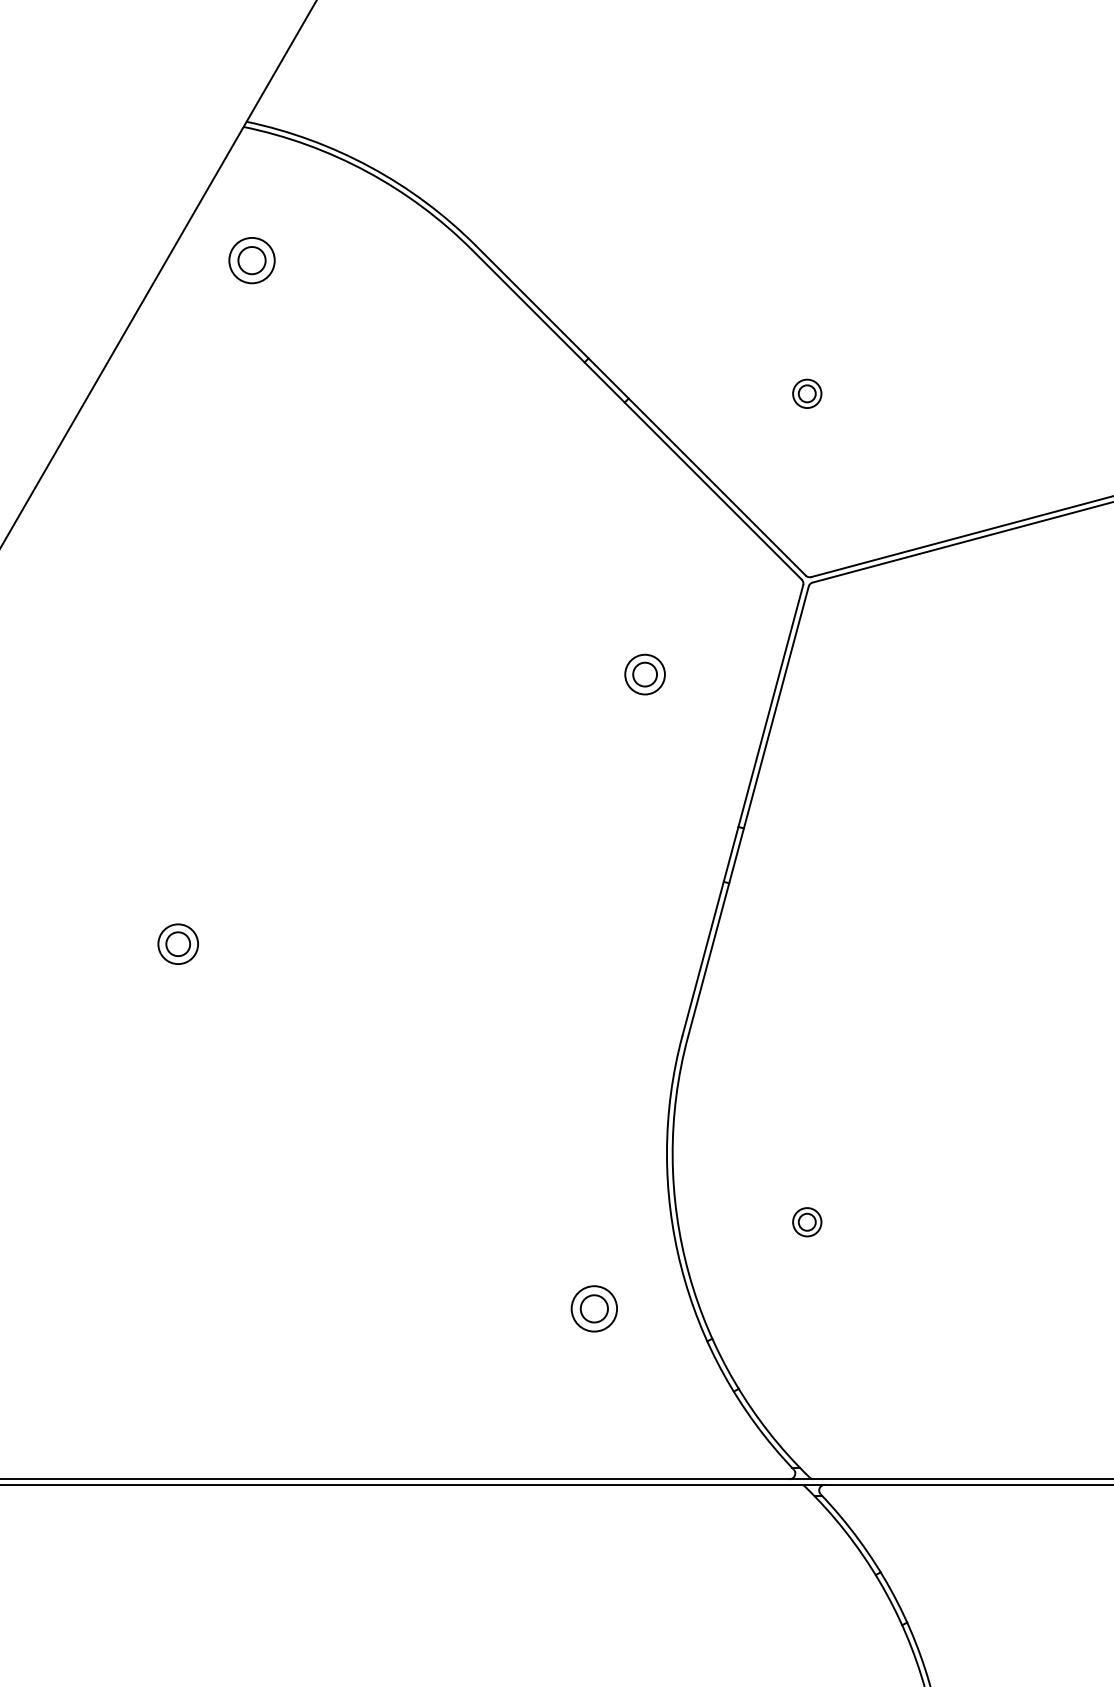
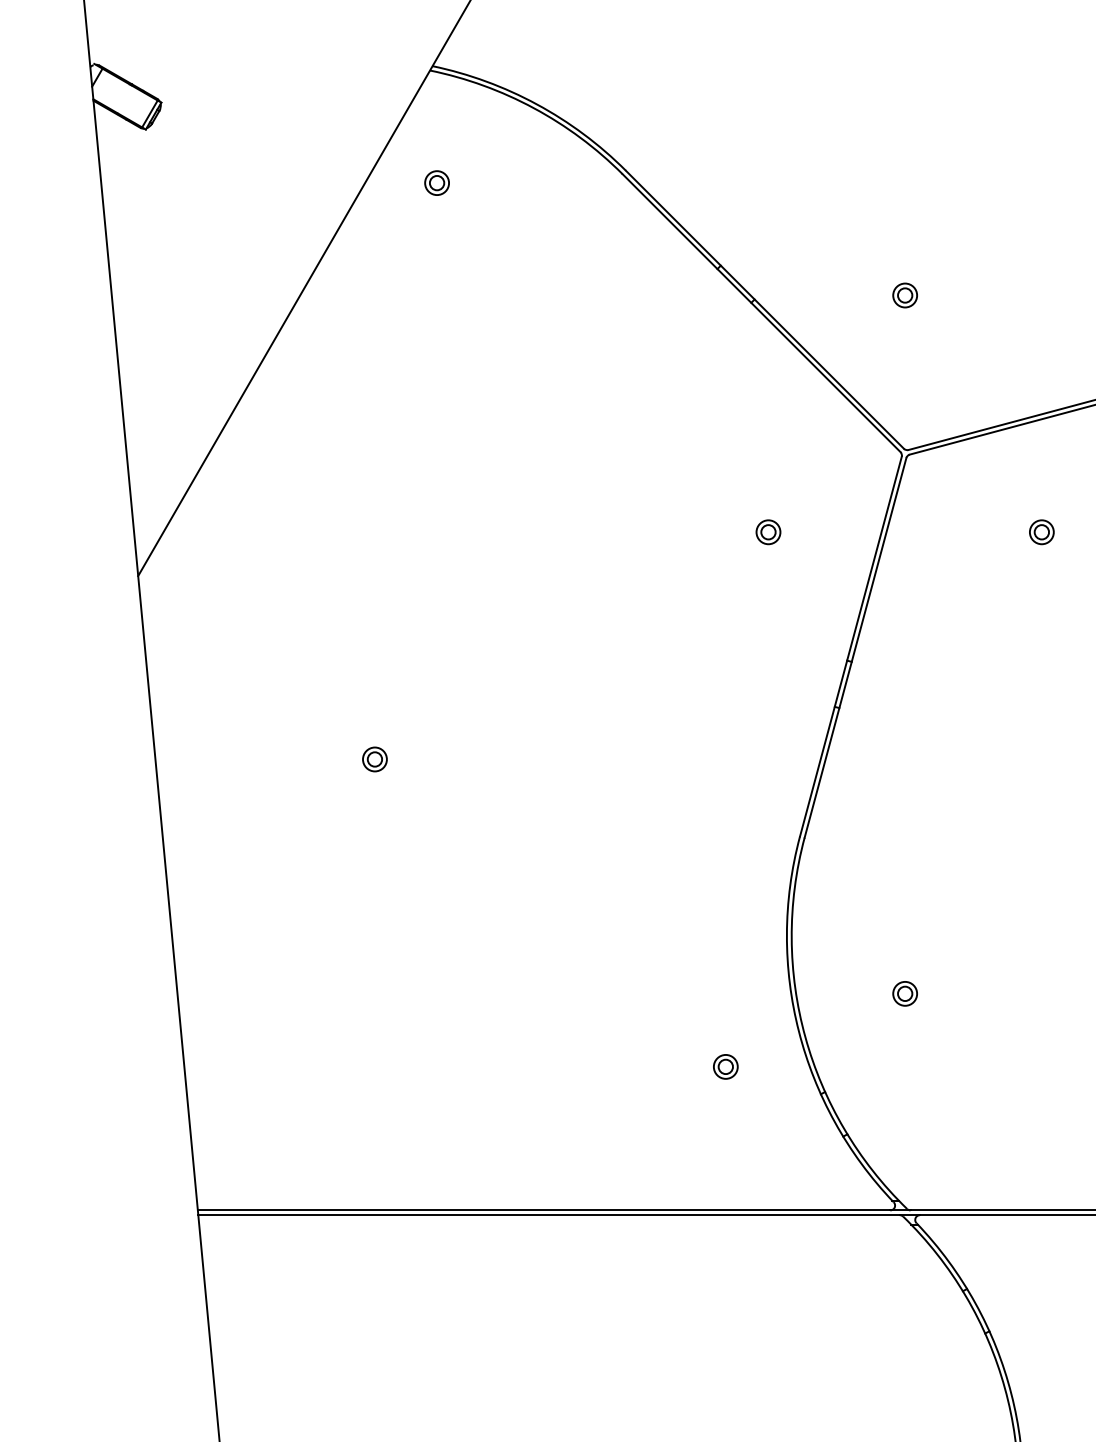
part: (251, 259) -> (436, 182), size x0.62
part: (645, 674) -> (768, 532), size x0.71
part: (968, 674) -> (1041, 532), added
part: (177, 944) -> (374, 759), size x0.71
part: (594, 1308) -> (725, 1066), size x0.62

